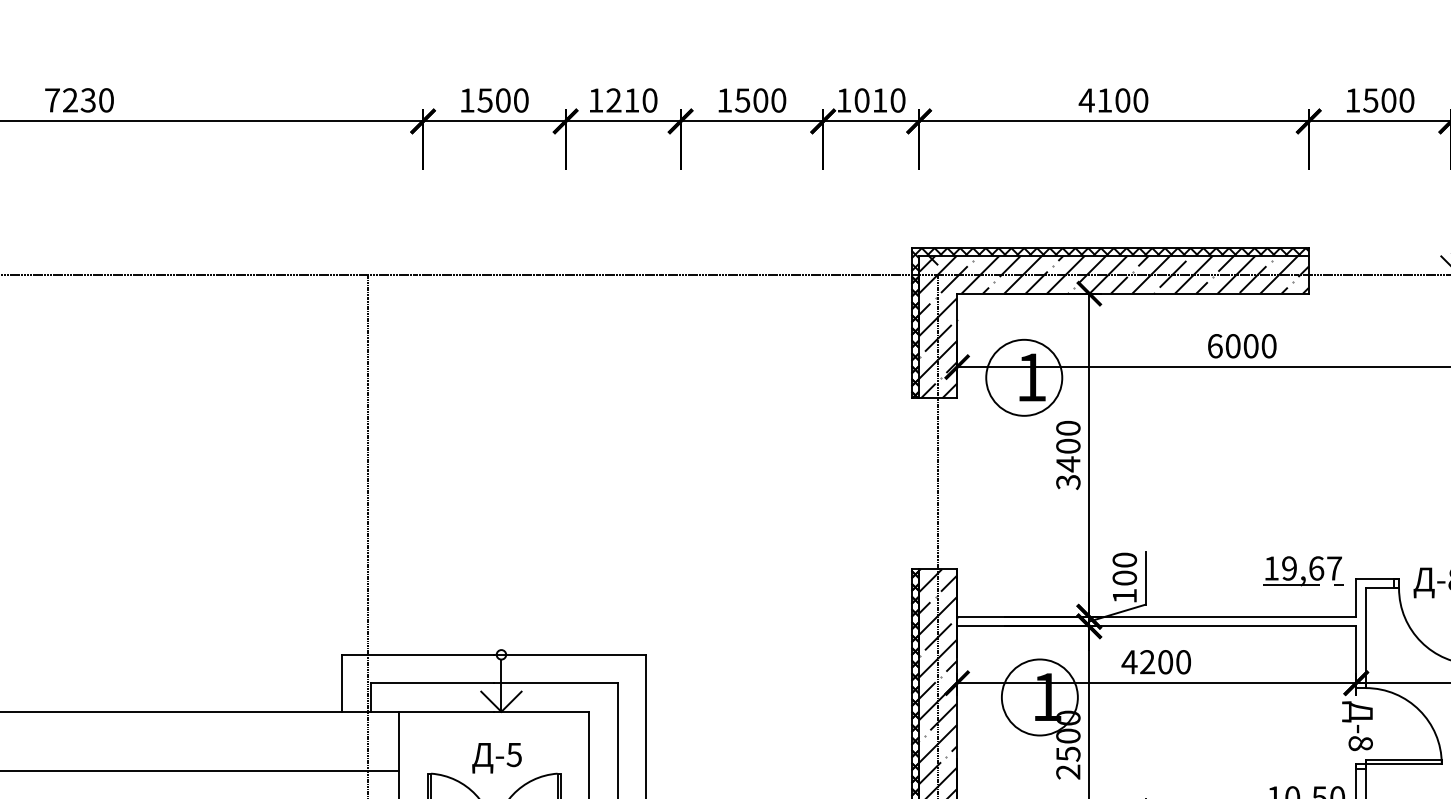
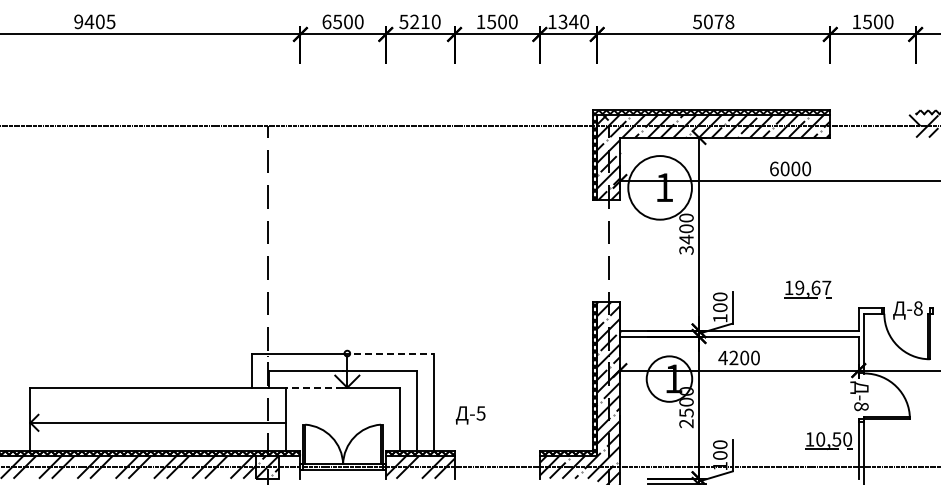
text: (78, 99) -> (94, 21), 7230 -> 9405
text: (466, 99) -> (326, 21), 1500 -> 6500
text: (595, 99) -> (403, 21), 1210 -> 5210
text: (871, 99) -> (568, 21), 1010 -> 1340
text: (1113, 99) -> (713, 21), 4100 -> 5078
circle: (1023, 377) -> (659, 187), size x1.4
part: (1302, 571) -> (807, 289), moved
line: (571, 654) -> (389, 353), solid -> dashed
line: (446, 711) -> (314, 387), solid -> dashed
text: (496, 758) -> (470, 415), moved

